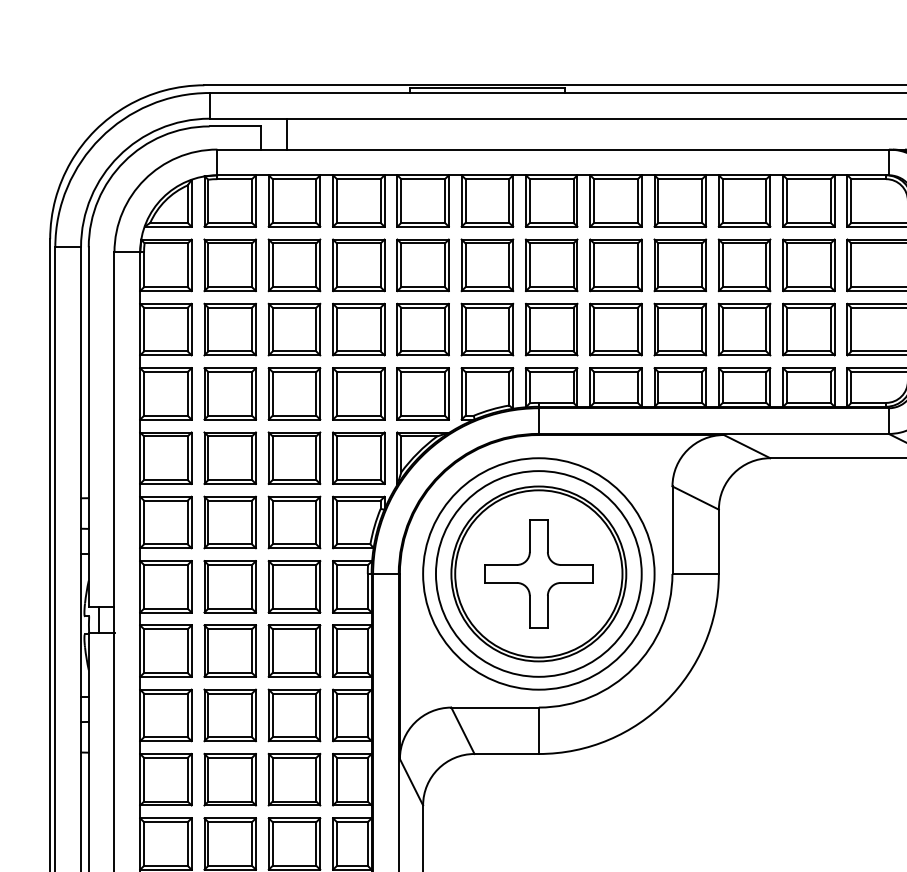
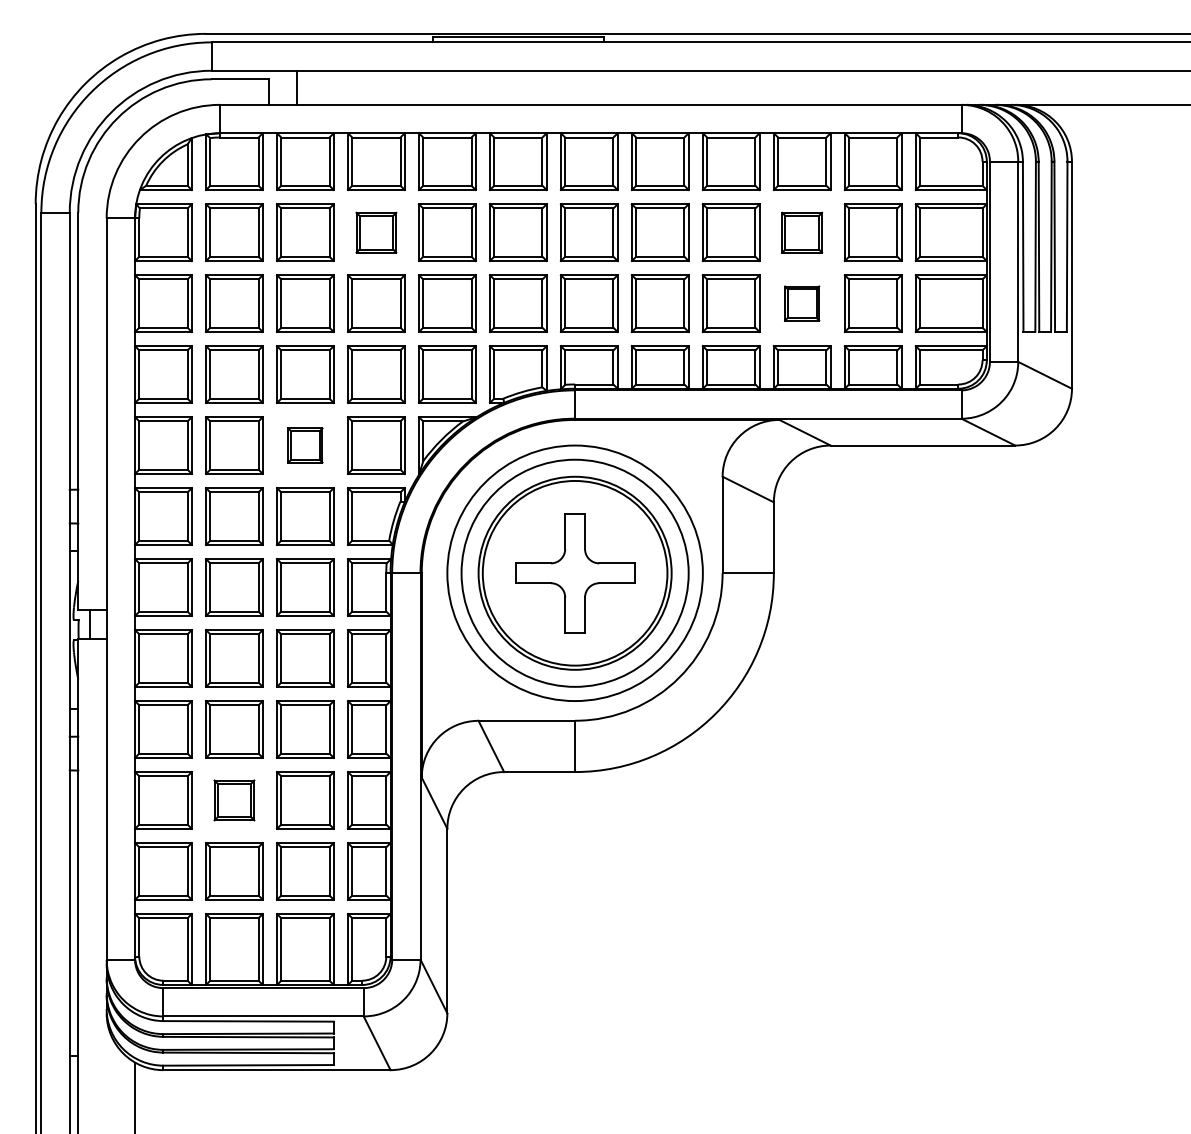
part: (358, 265) -> (376, 232), size x0.7
part: (743, 265) -> (801, 232), size x0.7
part: (743, 329) -> (801, 303), size x0.6
part: (294, 458) -> (305, 445), size x0.6
part: (230, 779) -> (234, 800), size x0.7

